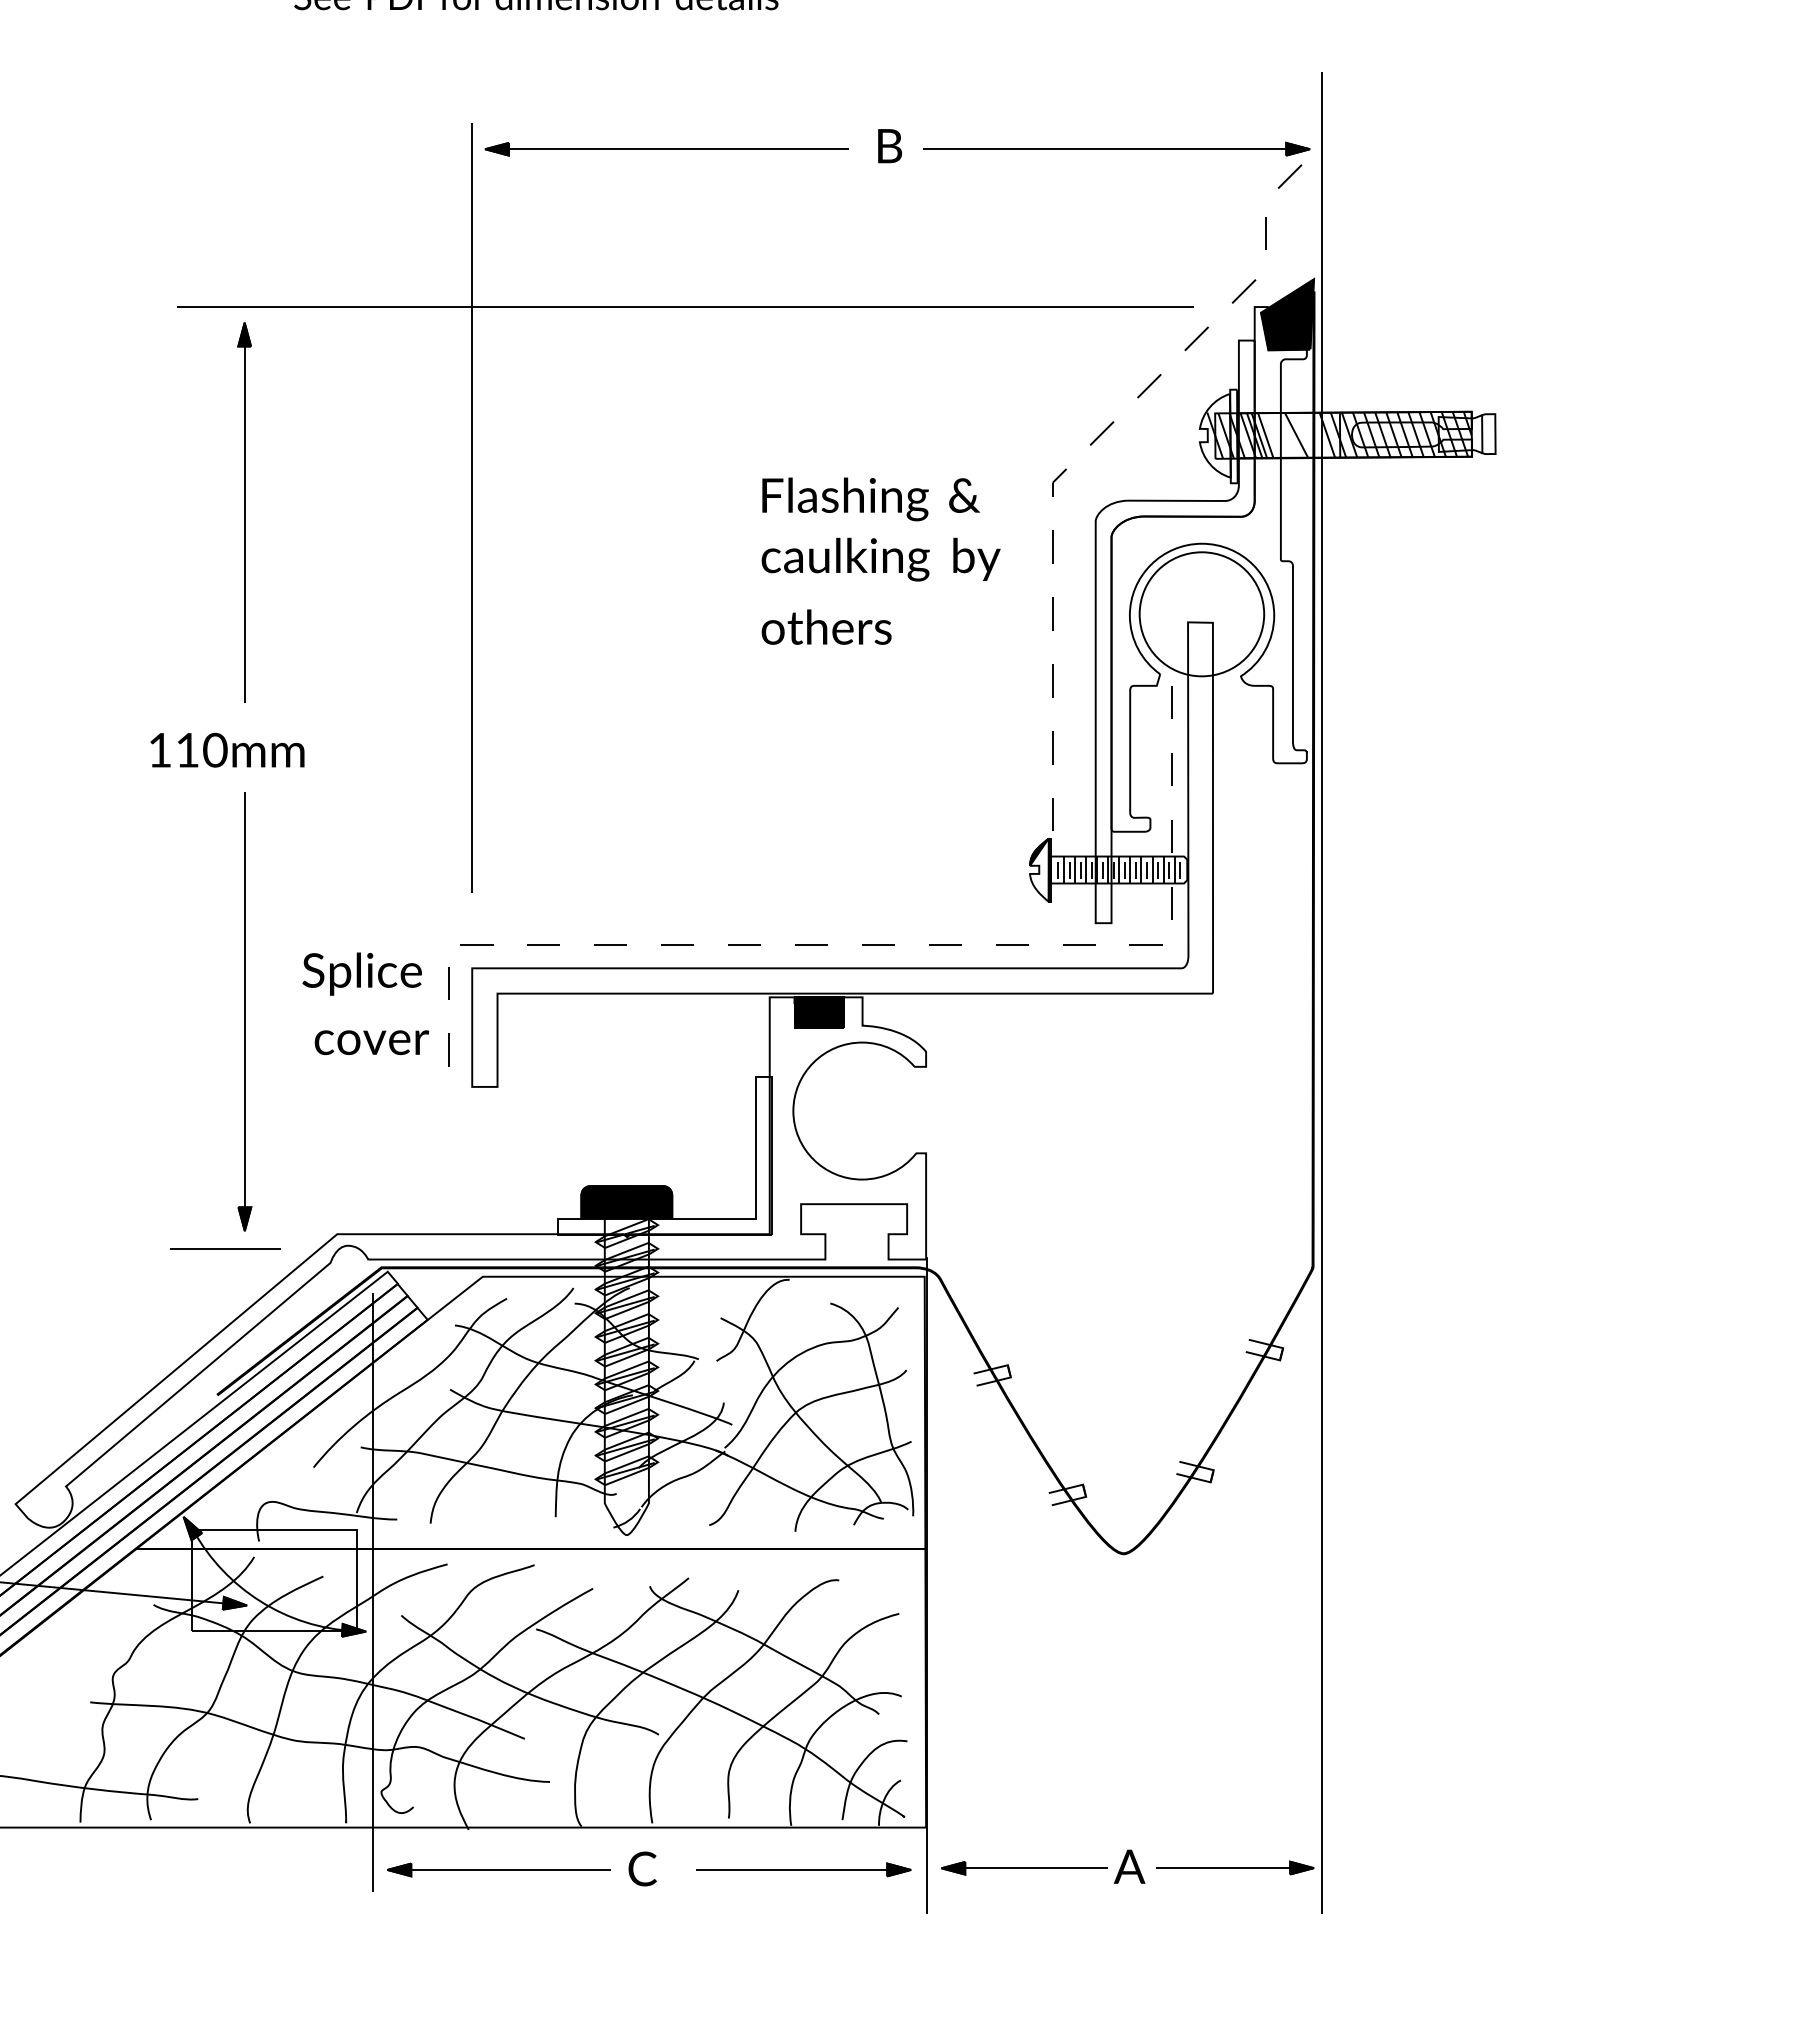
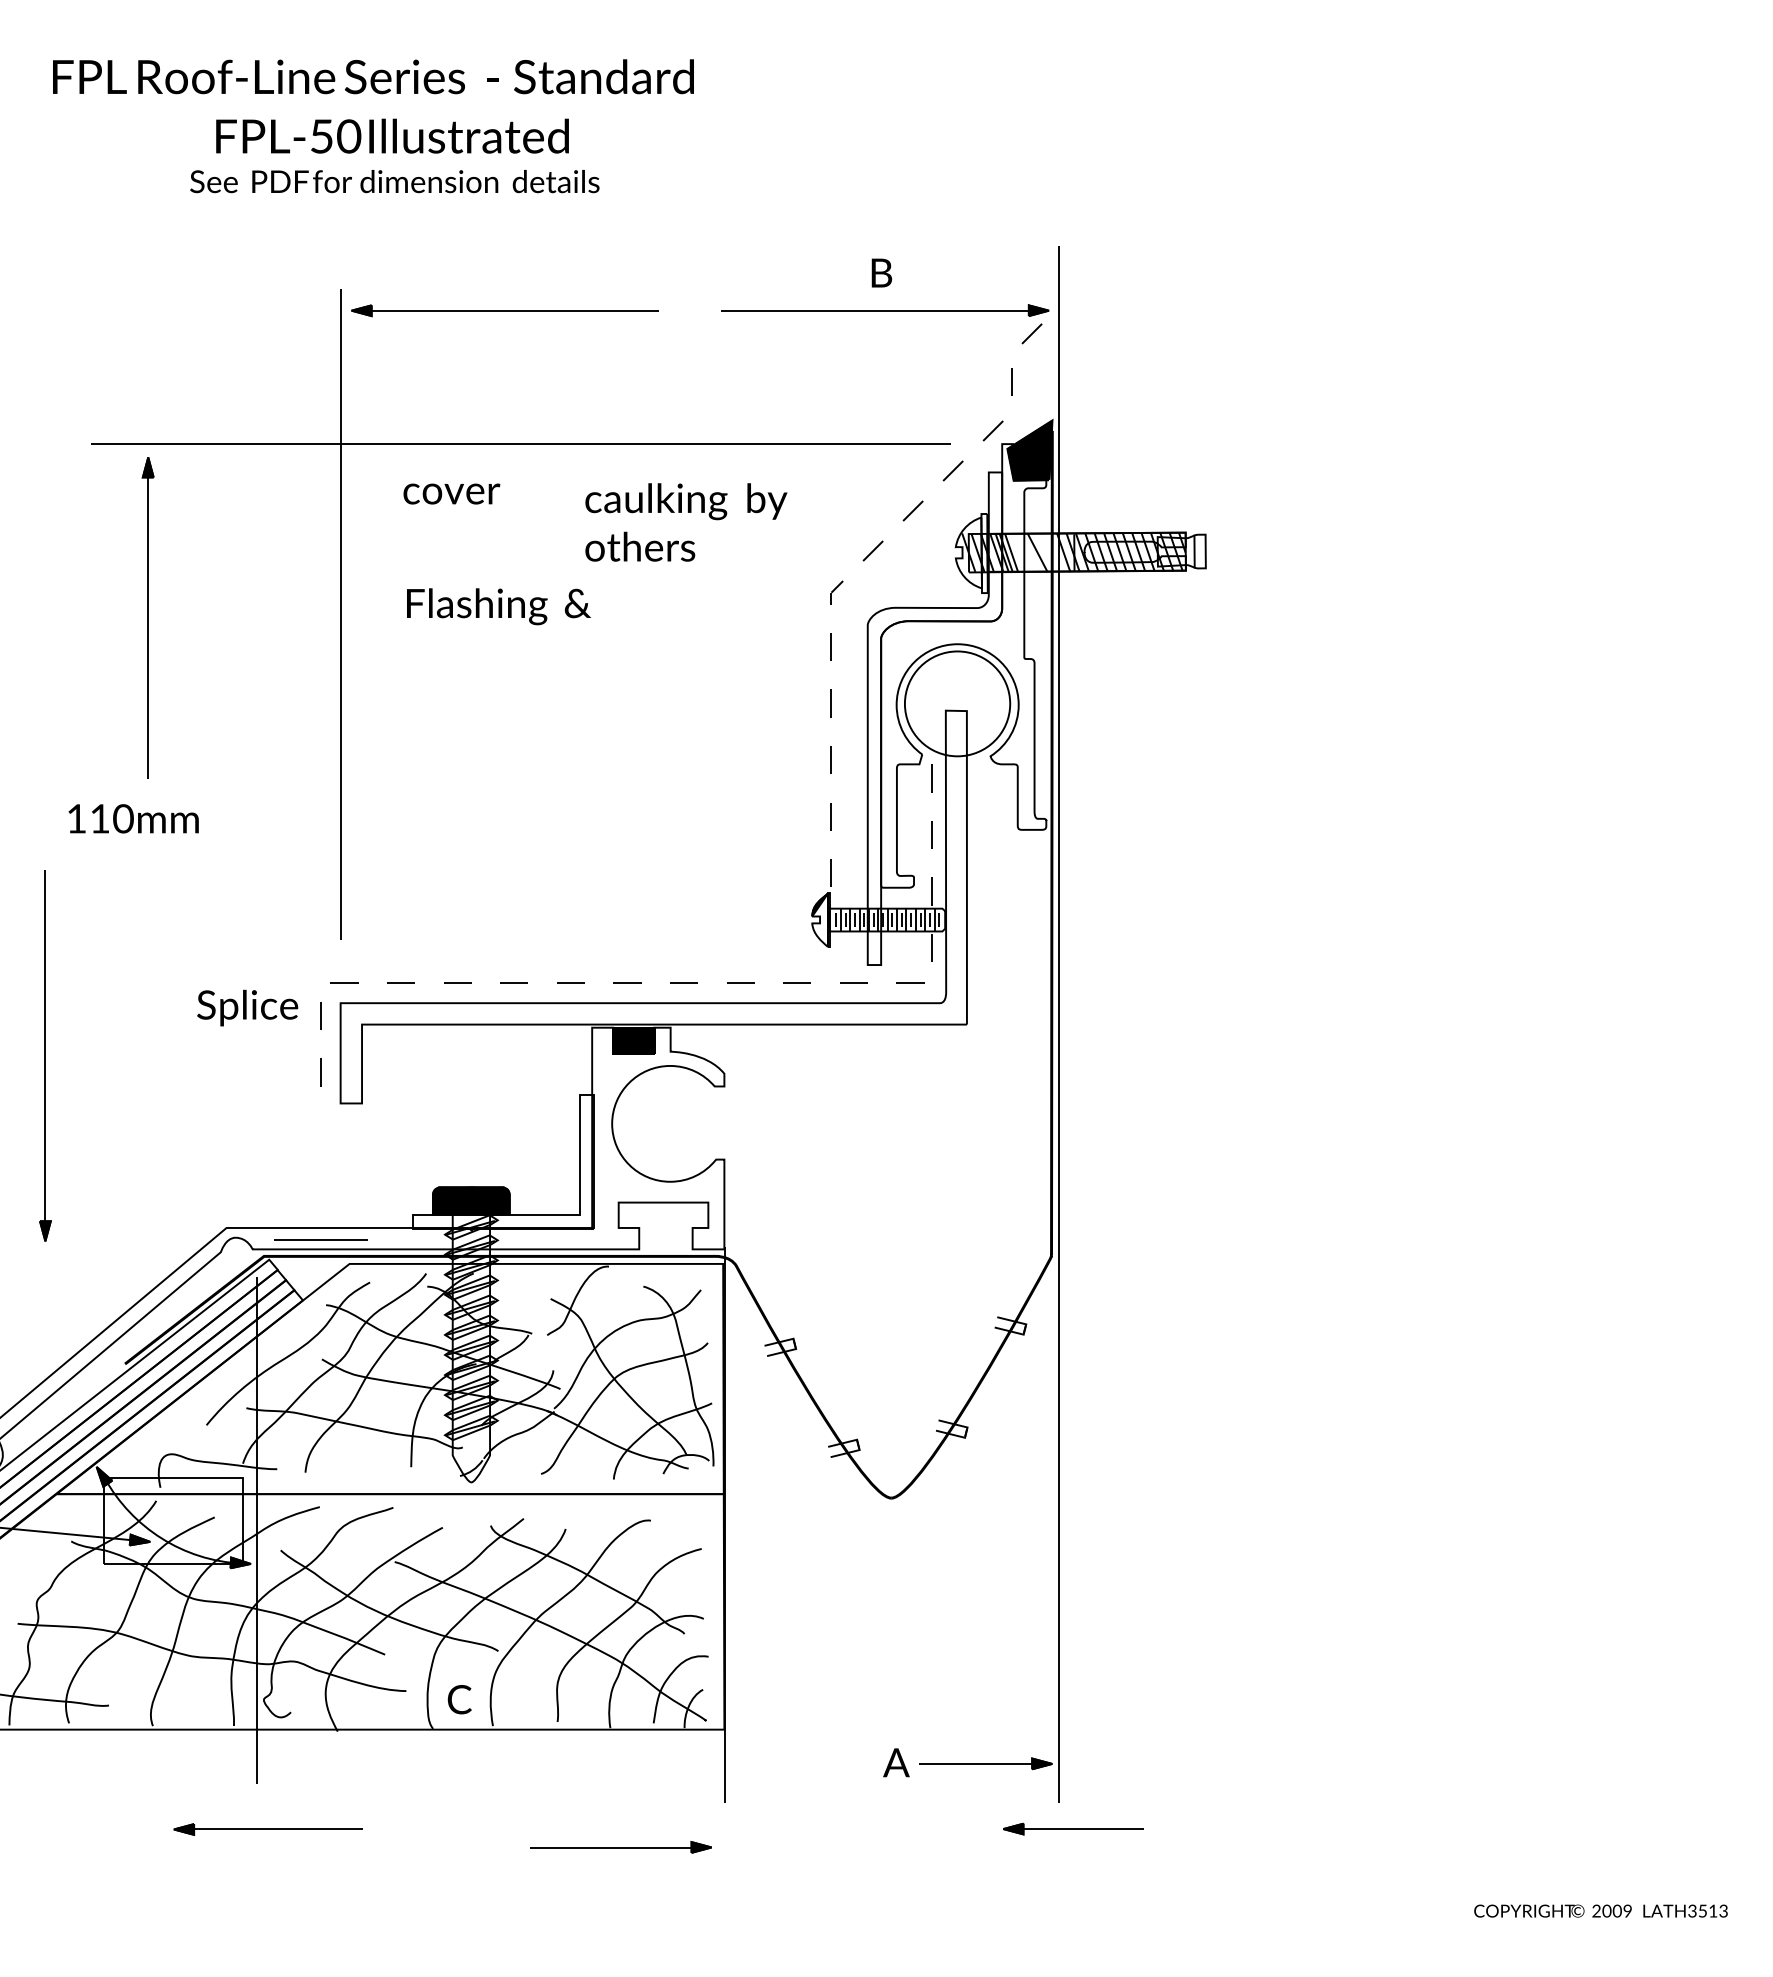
text: (889, 145) -> (881, 272), moved
text: (870, 499) -> (498, 606), moved
text: (881, 559) -> (686, 501), moved
text: (826, 626) -> (640, 546), moved
part: (244, 1011) -> (45, 1055), moved
text: (371, 1042) -> (451, 493), moved
line: (224, 1247) -> (320, 1239), moved
part: (1024, 1867) -> (1073, 1828), moved
text: (642, 1868) -> (459, 1699), moved
part: (498, 1869) -> (267, 1829), moved
part: (803, 1869) -> (620, 1847), moved

